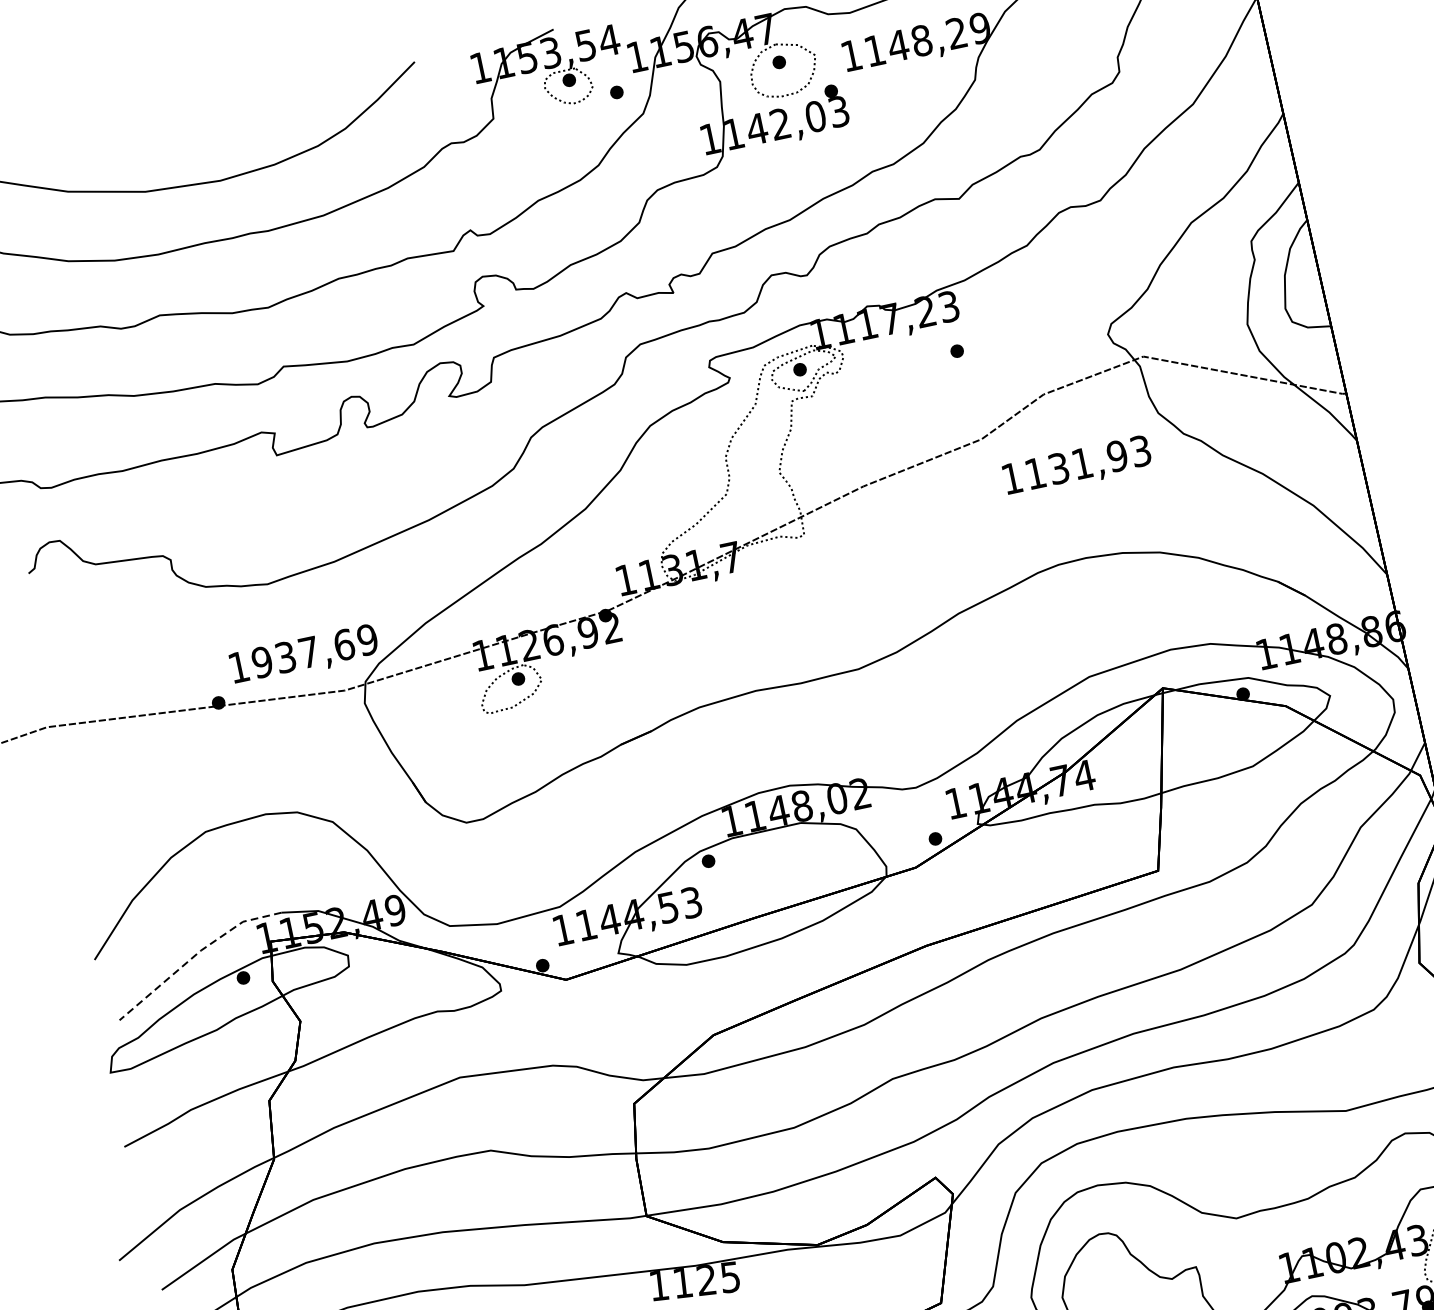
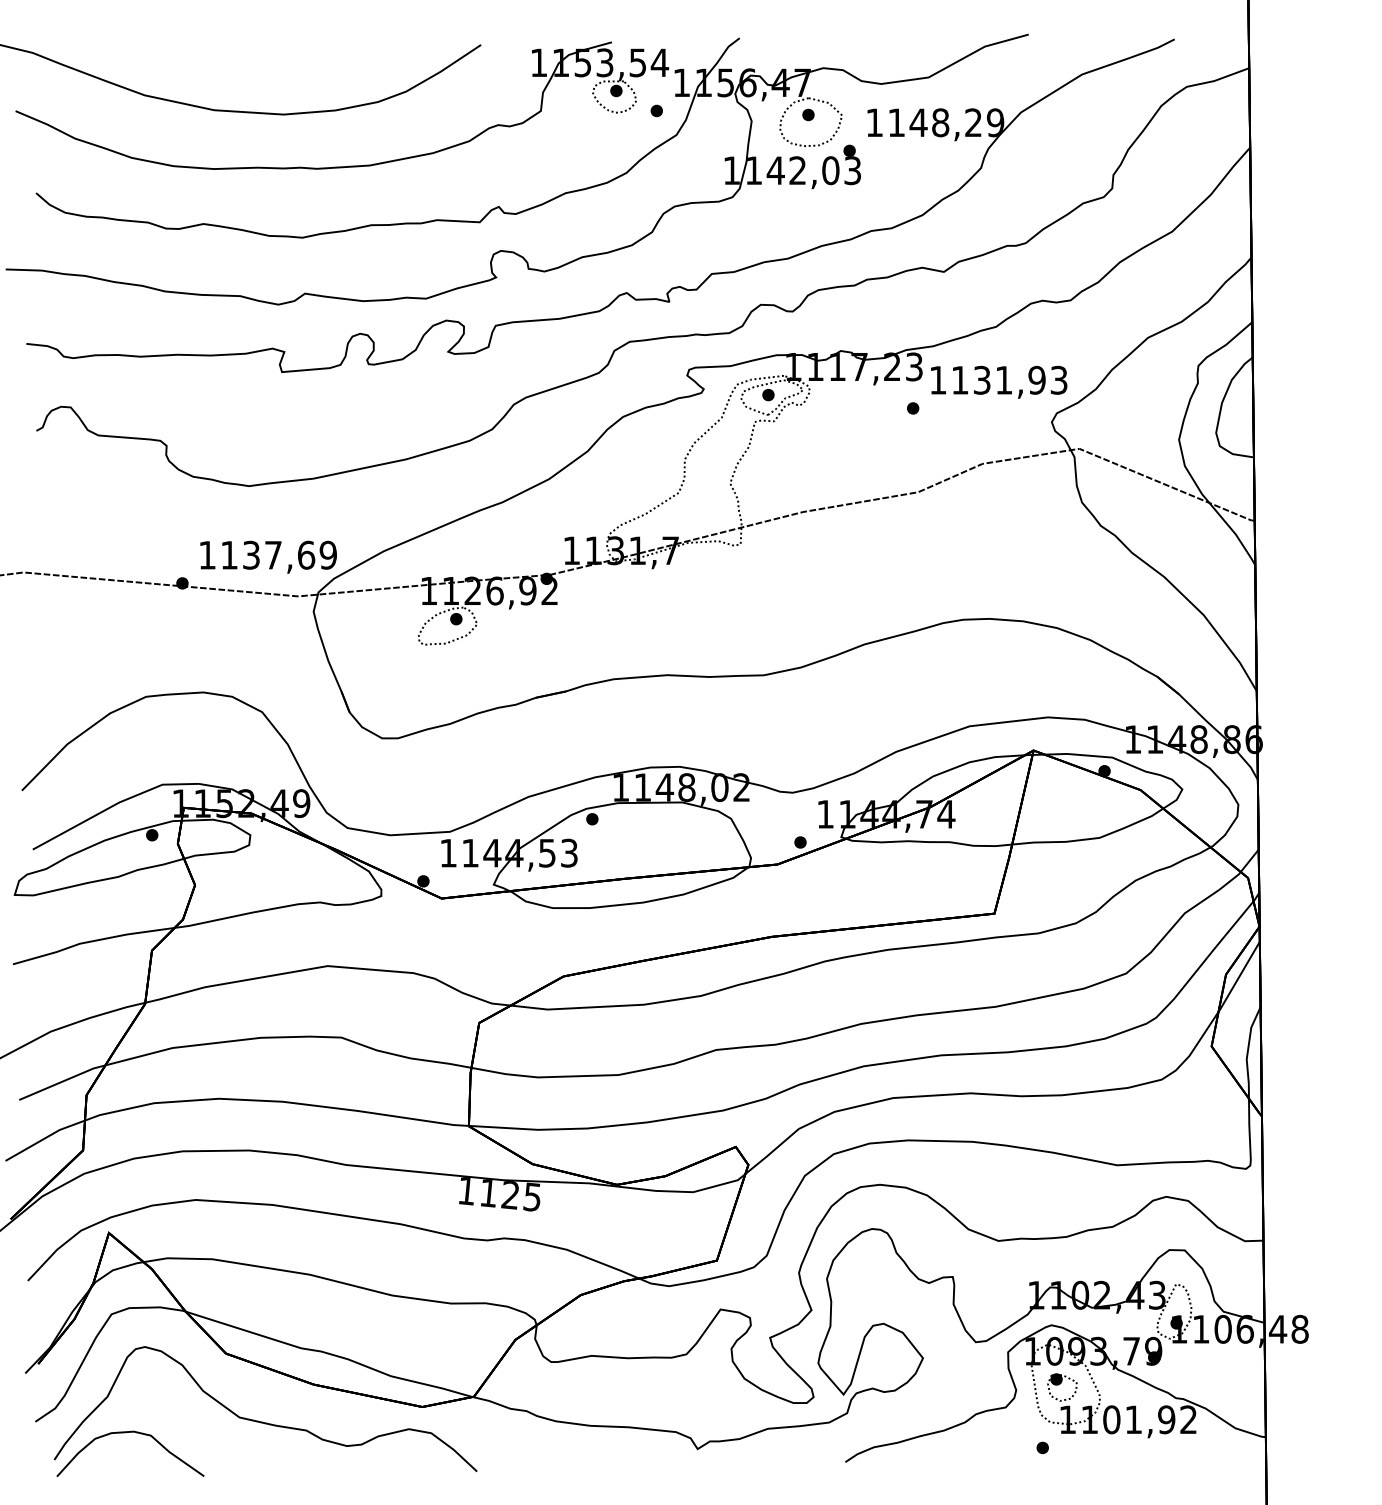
text: (1077, 465) -> (999, 381), moved
text: (262, 661) -> (229, 554), 1937,69 -> 1137,69
line: (195, 955) -> (113, 805), dashed -> solid

